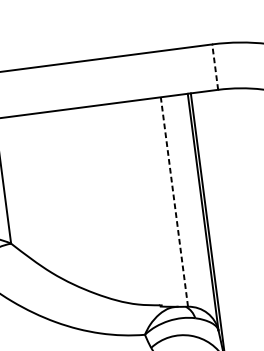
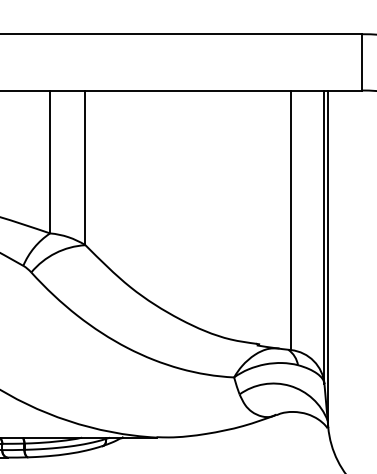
line: (215, 66) -> (362, 61), dashed -> solid
line: (174, 202) -> (291, 220), dashed -> solid

